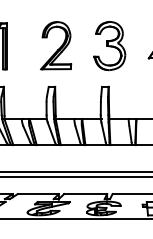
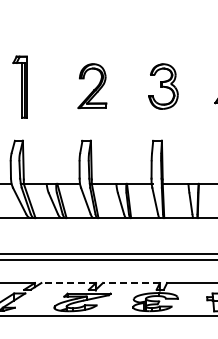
part: (56, 45) -> (92, 85), size x0.7
part: (109, 45) -> (163, 86), size x0.7
line: (38, 194) -> (68, 283), solid -> dashed
line: (85, 194) -> (131, 283), solid -> dashed

